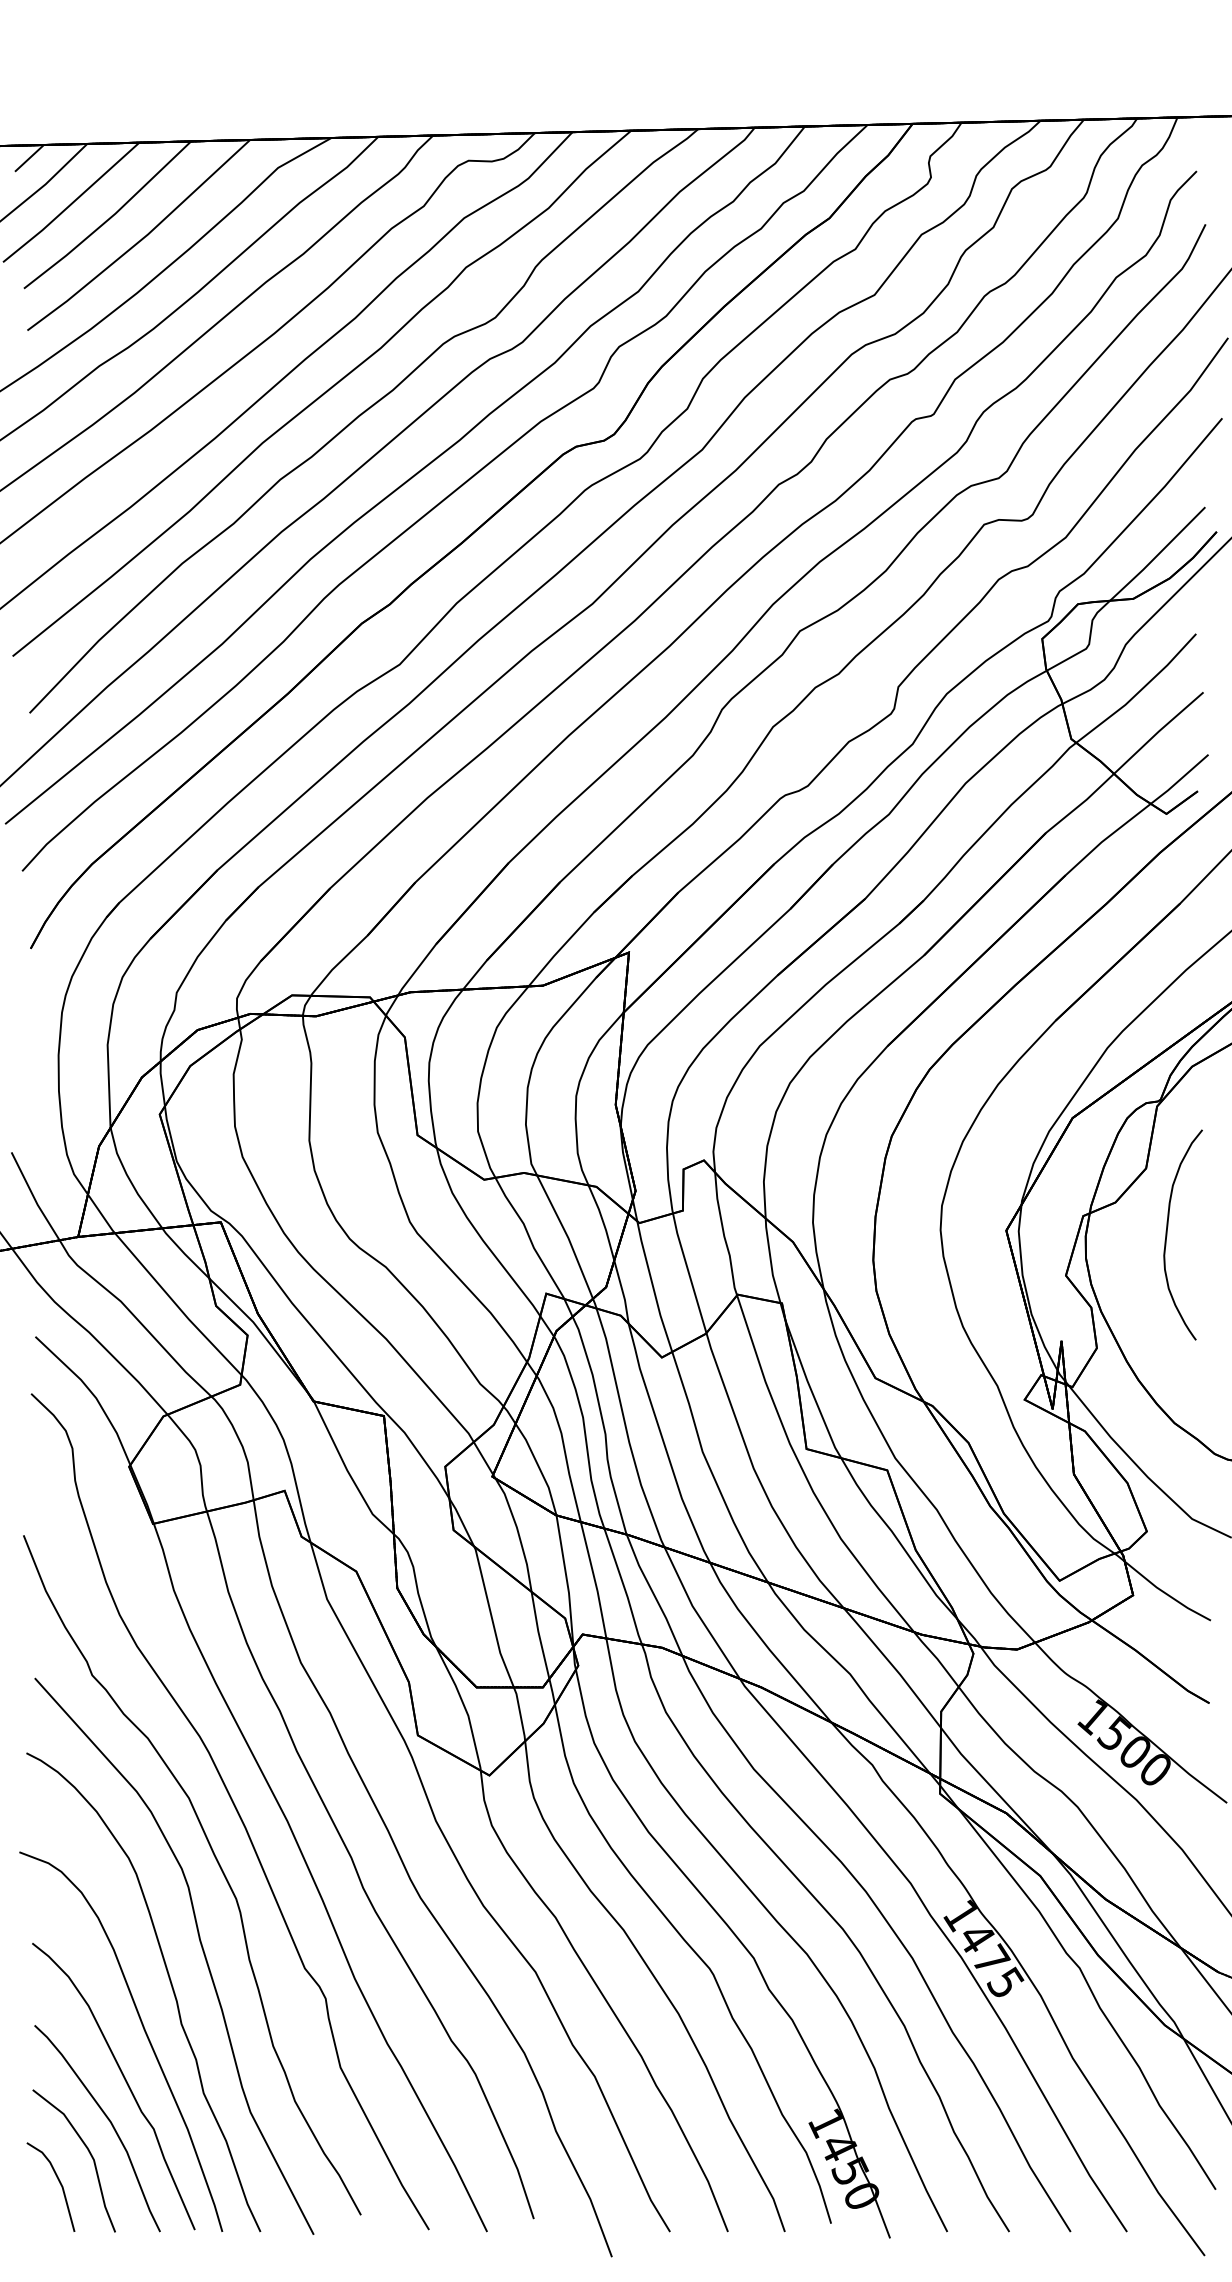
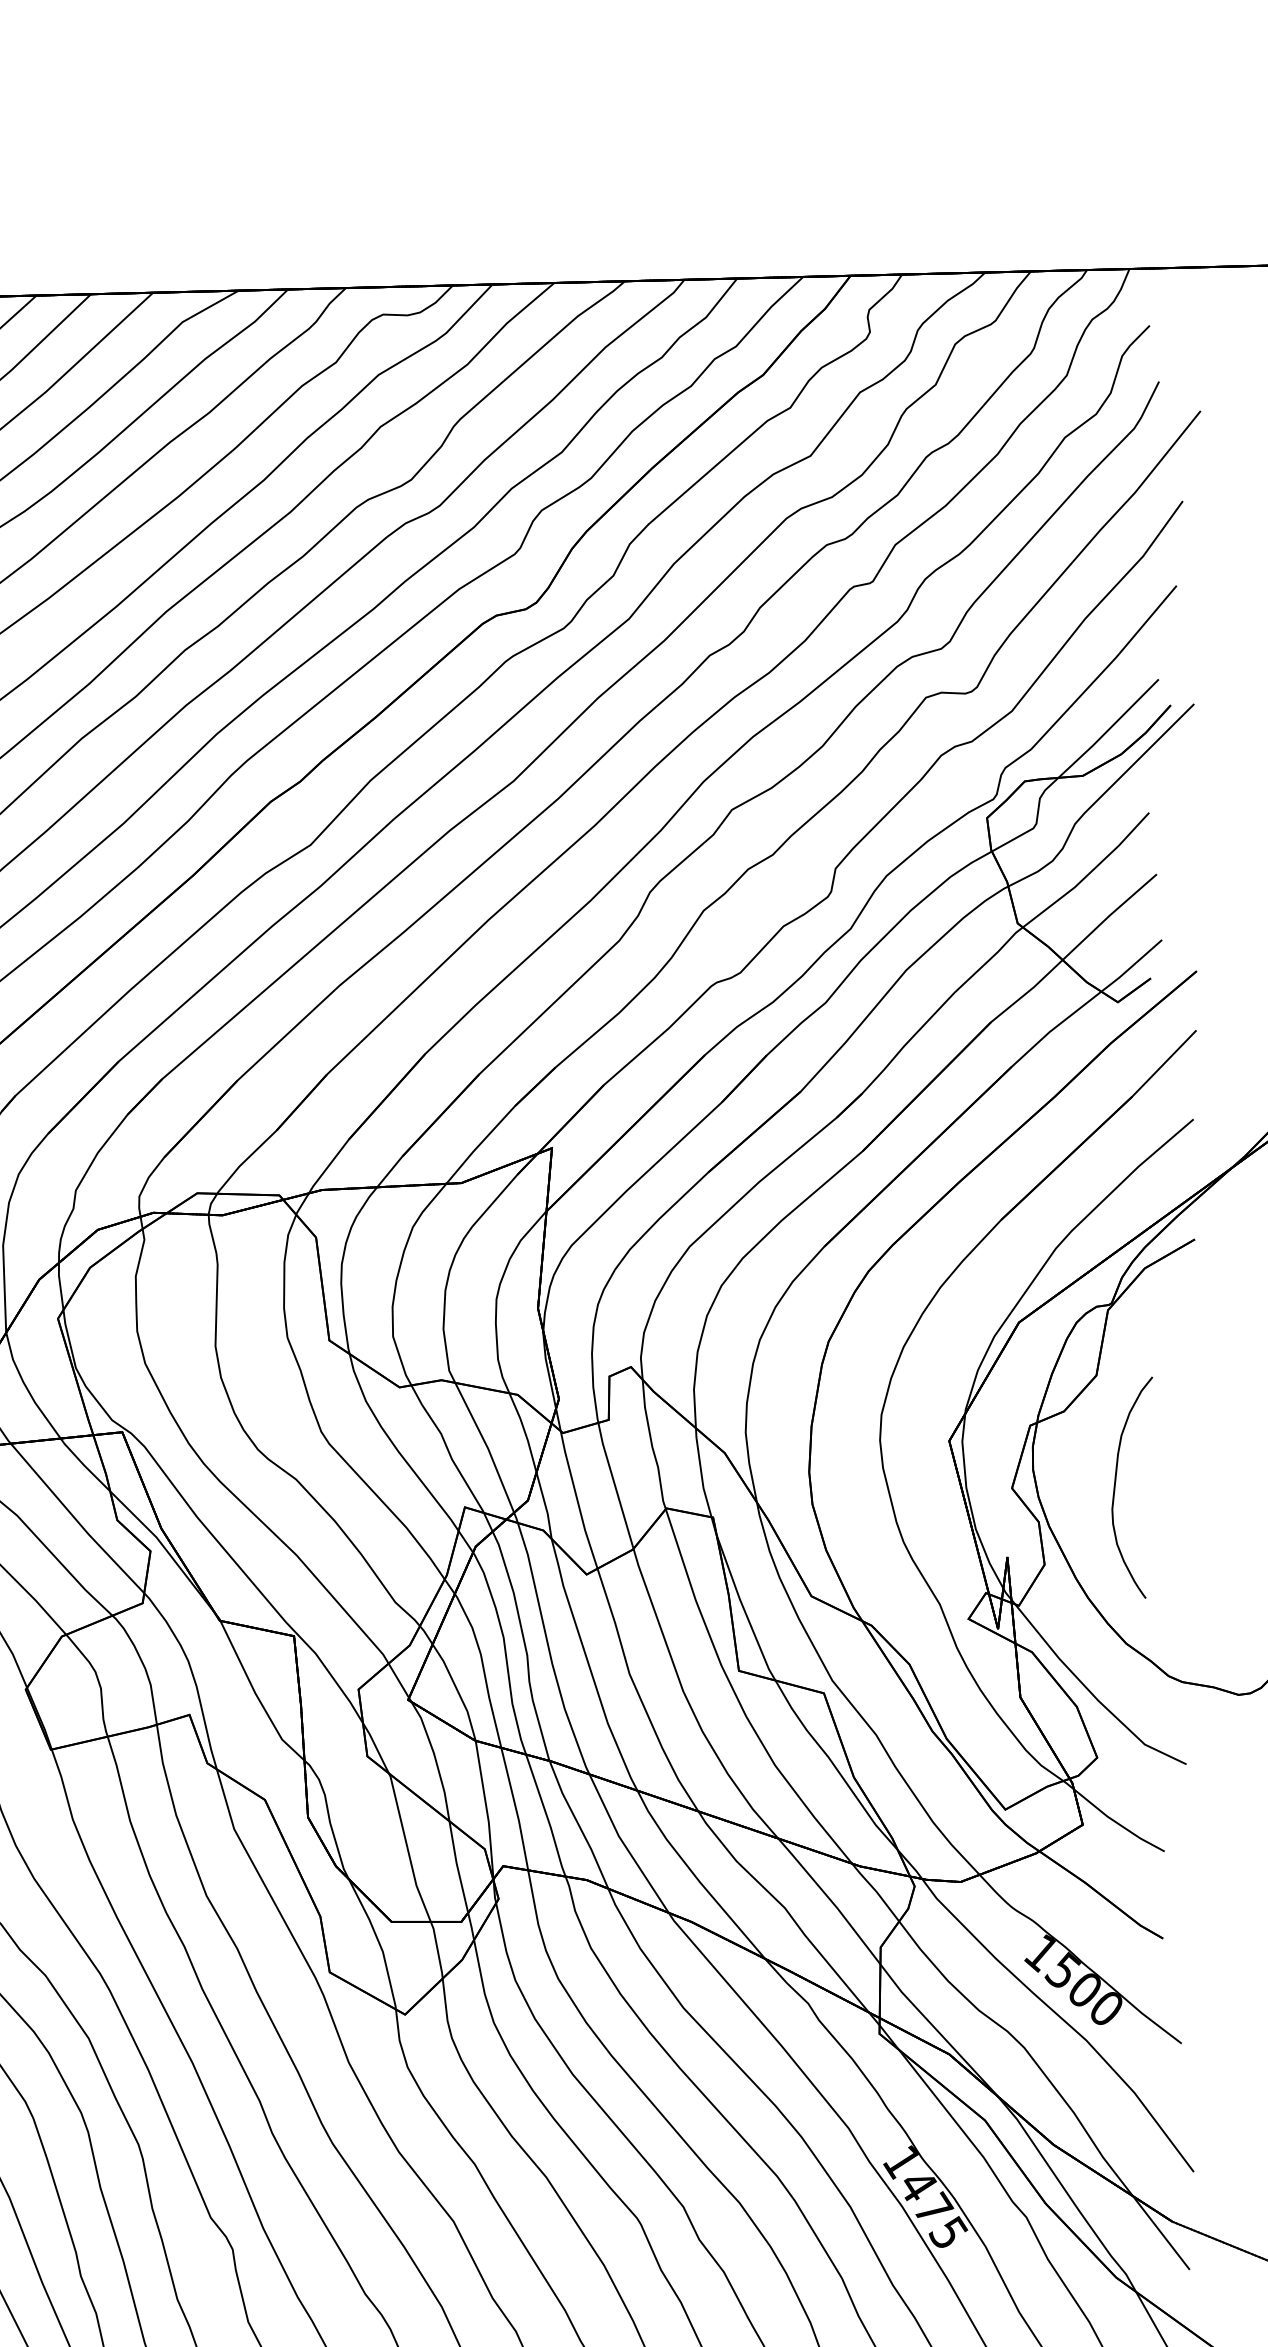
curve: (1167, 1234) -> (1115, 1487), moved

